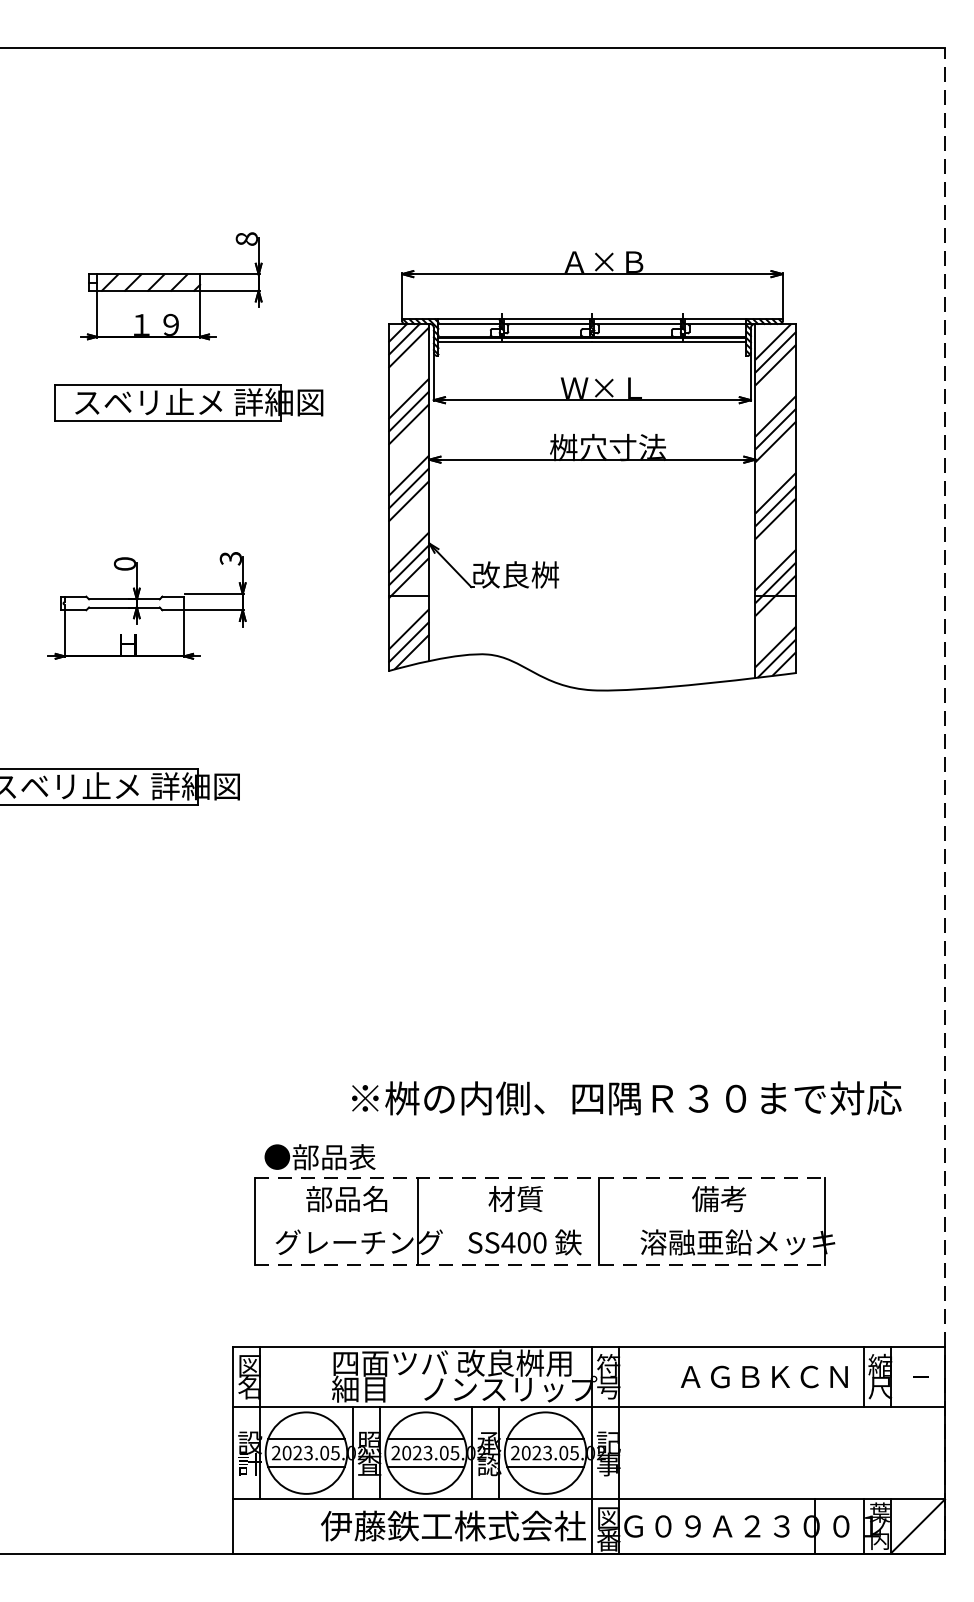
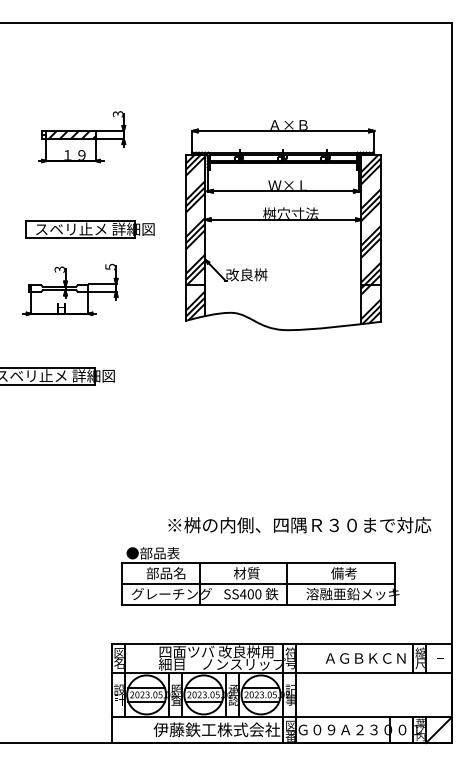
text: (245, 239) -> (117, 114), 8 -> 3
part: (186, 402) -> (89, 229), moved
text: (228, 557) -> (109, 266), 3 -> 5
text: (124, 563) -> (59, 269), 0 -> 3
line: (945, 799) -> (452, 382), dashed -> solid
line: (540, 1178) -> (258, 563), dashed -> solid
line: (538, 1220) -> (257, 583), added
line: (540, 1264) -> (258, 604), dashed -> solid

